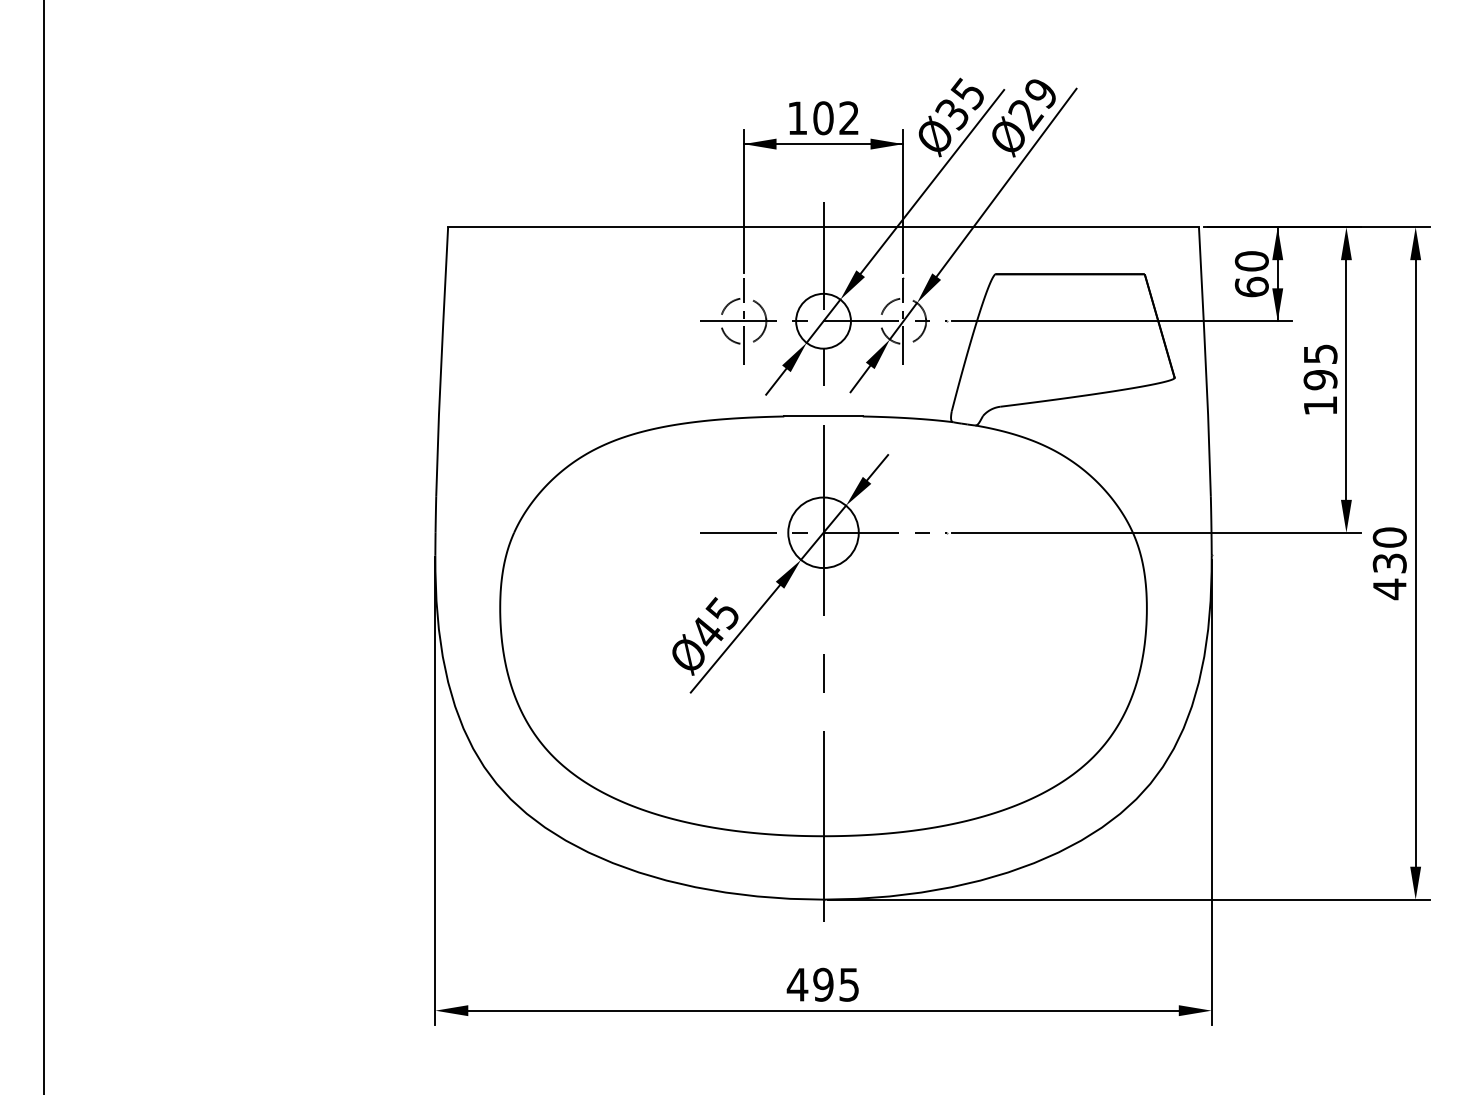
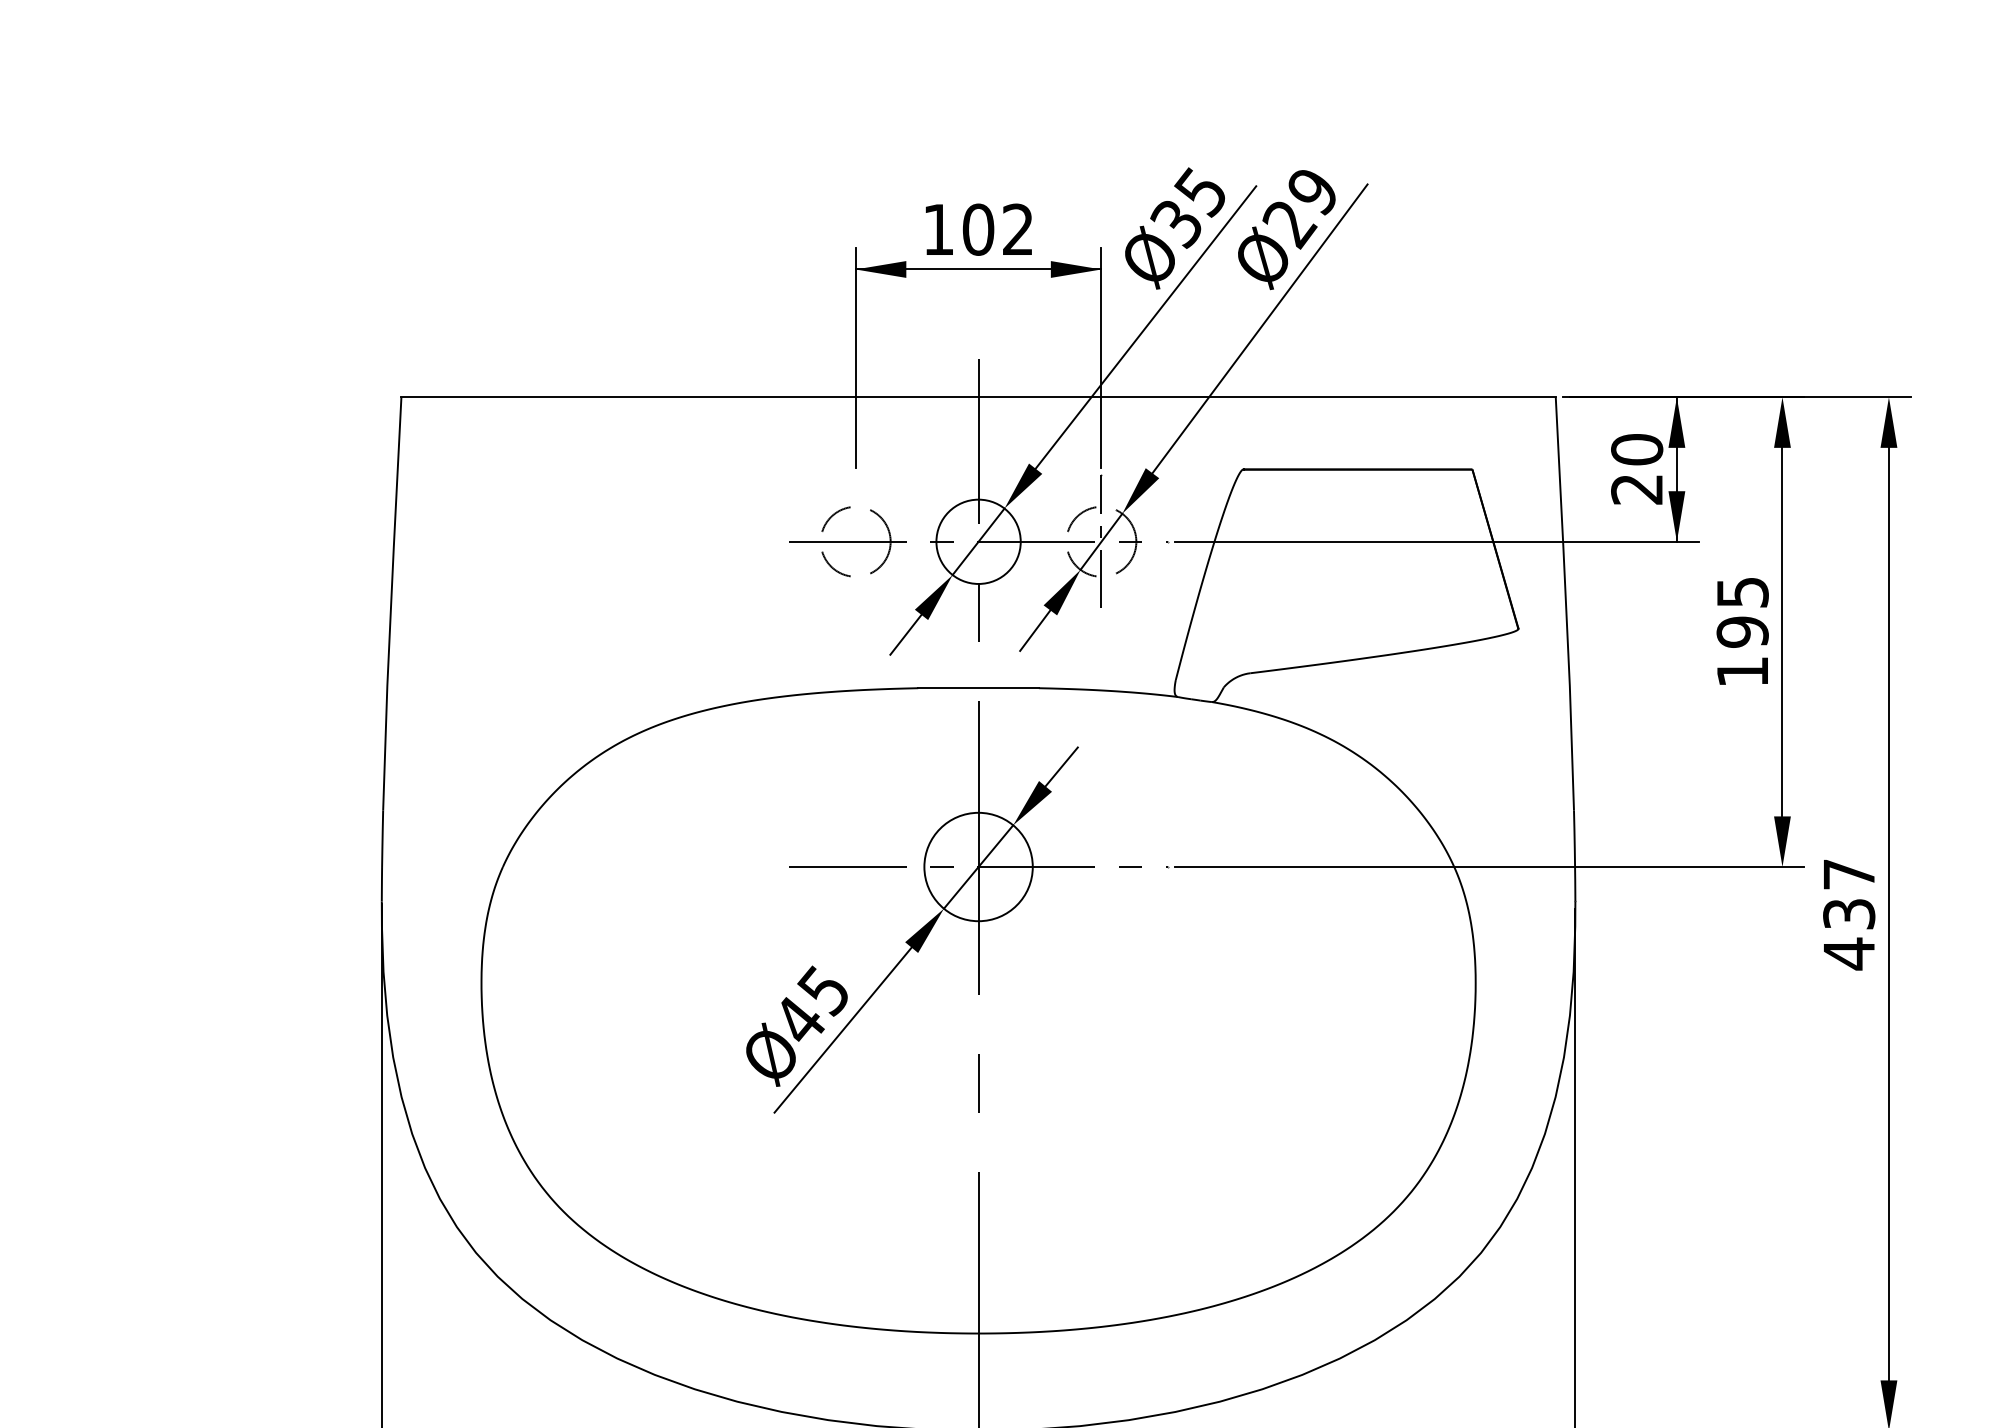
text: (1251, 286) -> (1636, 488), 60 -> 20
line: (743, 320) -> (855, 540), removed
text: (1389, 537) -> (1848, 874), 430 -> 437

